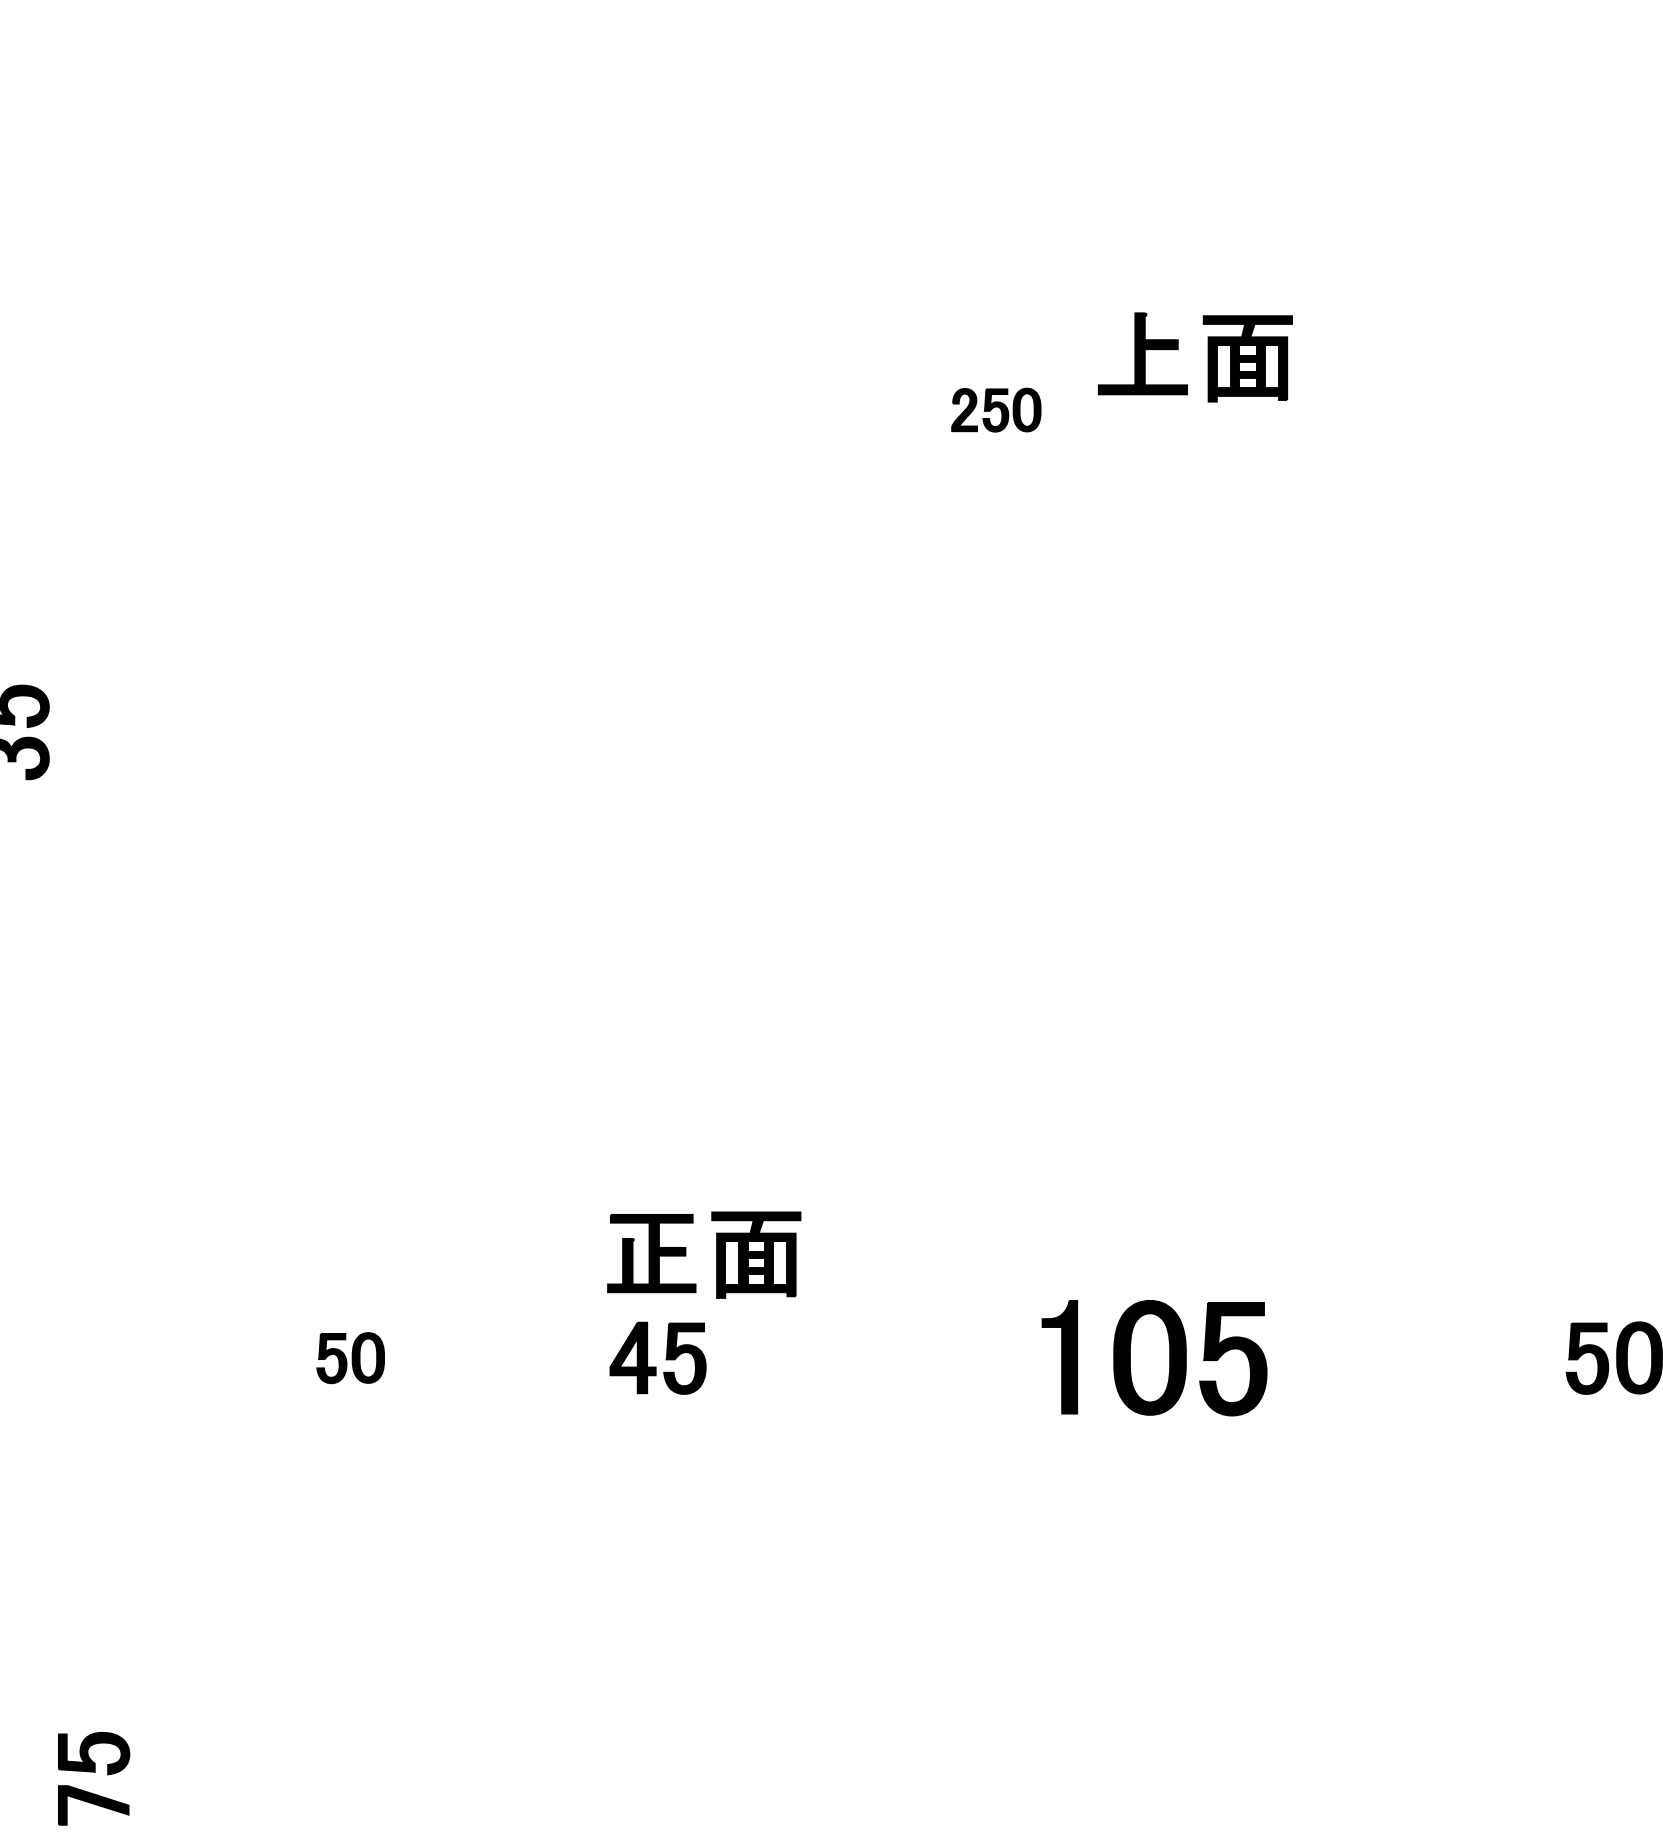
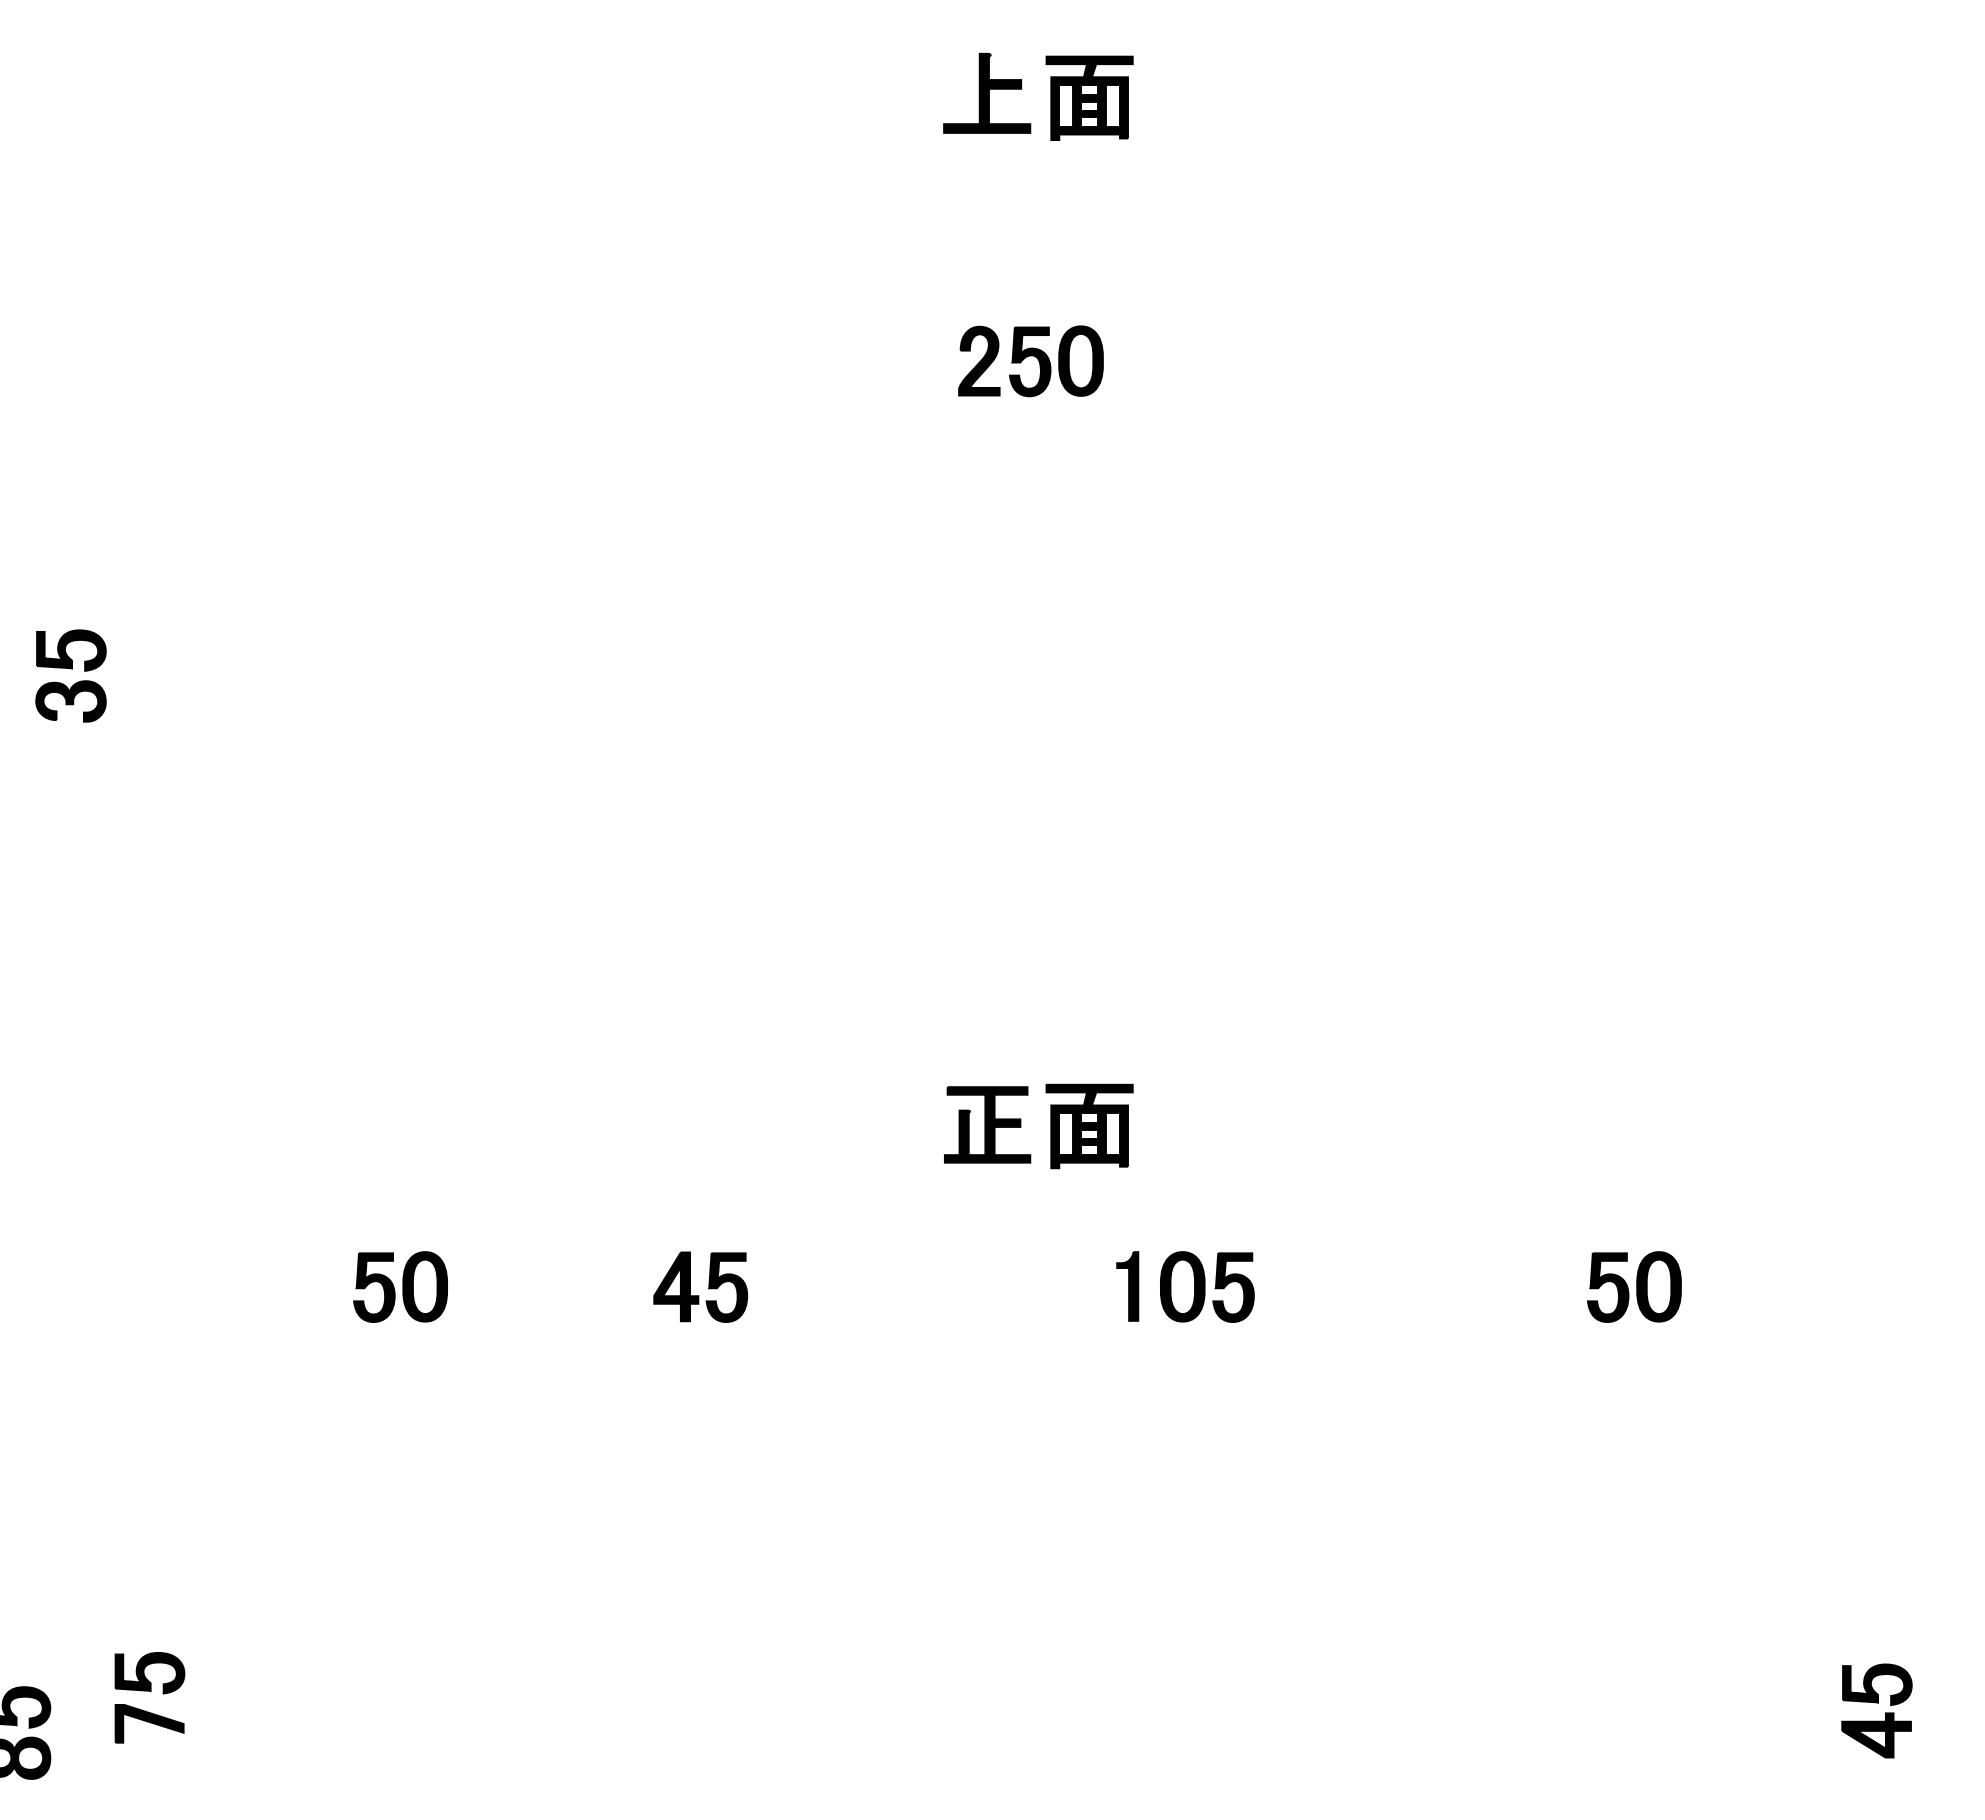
part: (1207, 357) -> (1050, 96), moved
part: (995, 410) -> (1030, 361), size x1.67
part: (716, 1255) -> (1050, 1126), moved
part: (350, 1357) -> (400, 1286), size x1.43
part: (1154, 1357) -> (1185, 1286), size x0.62

